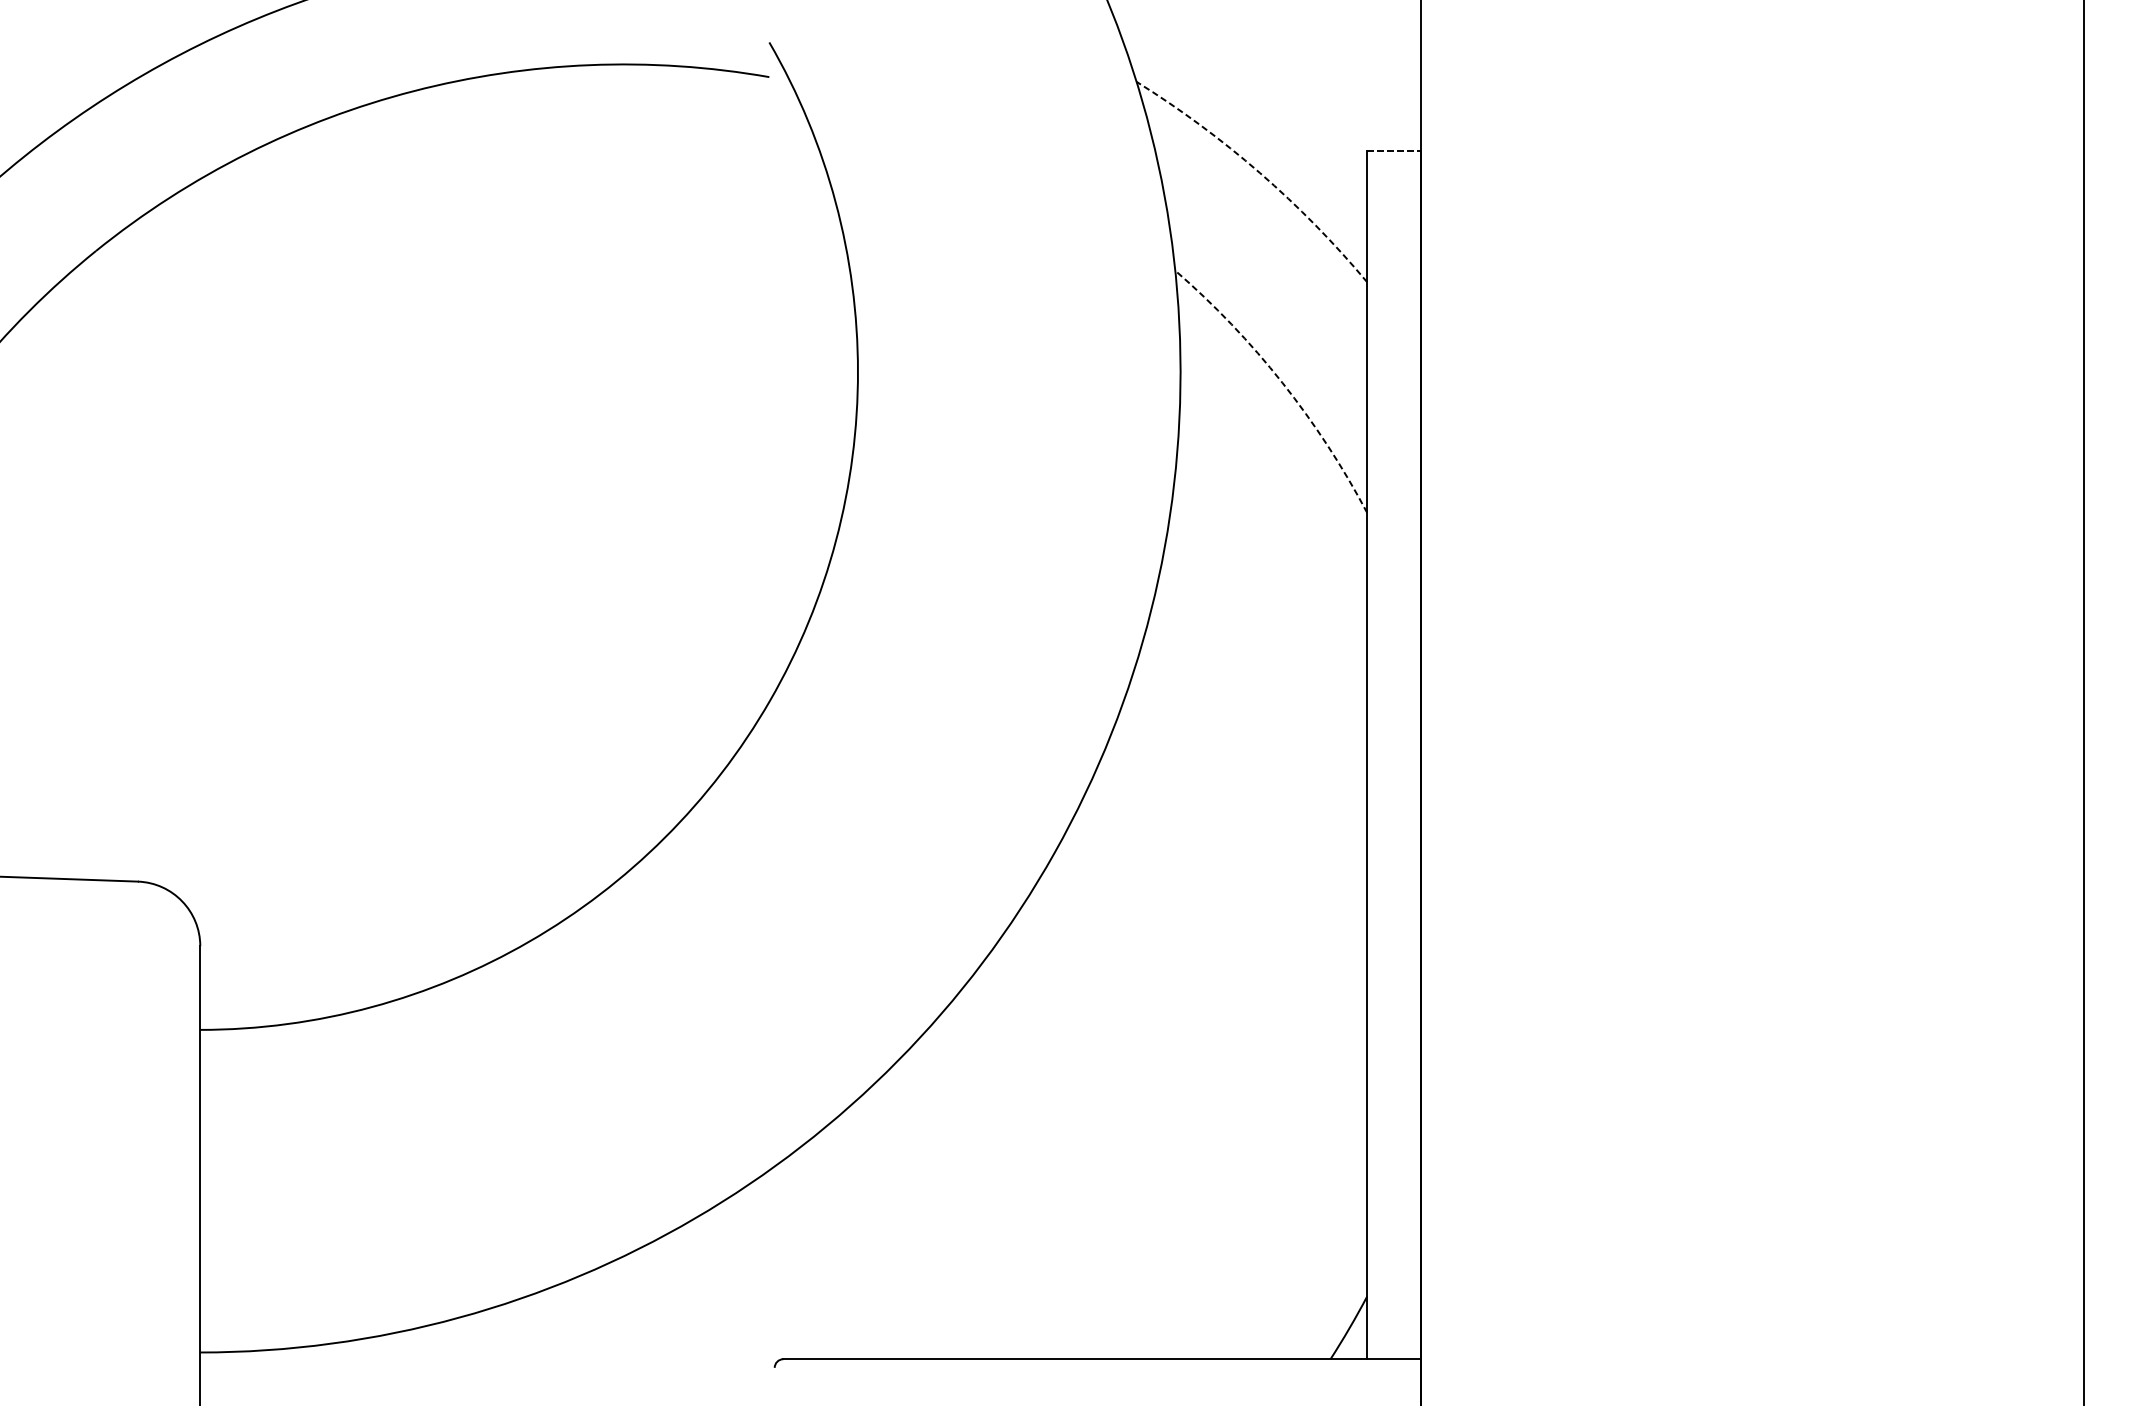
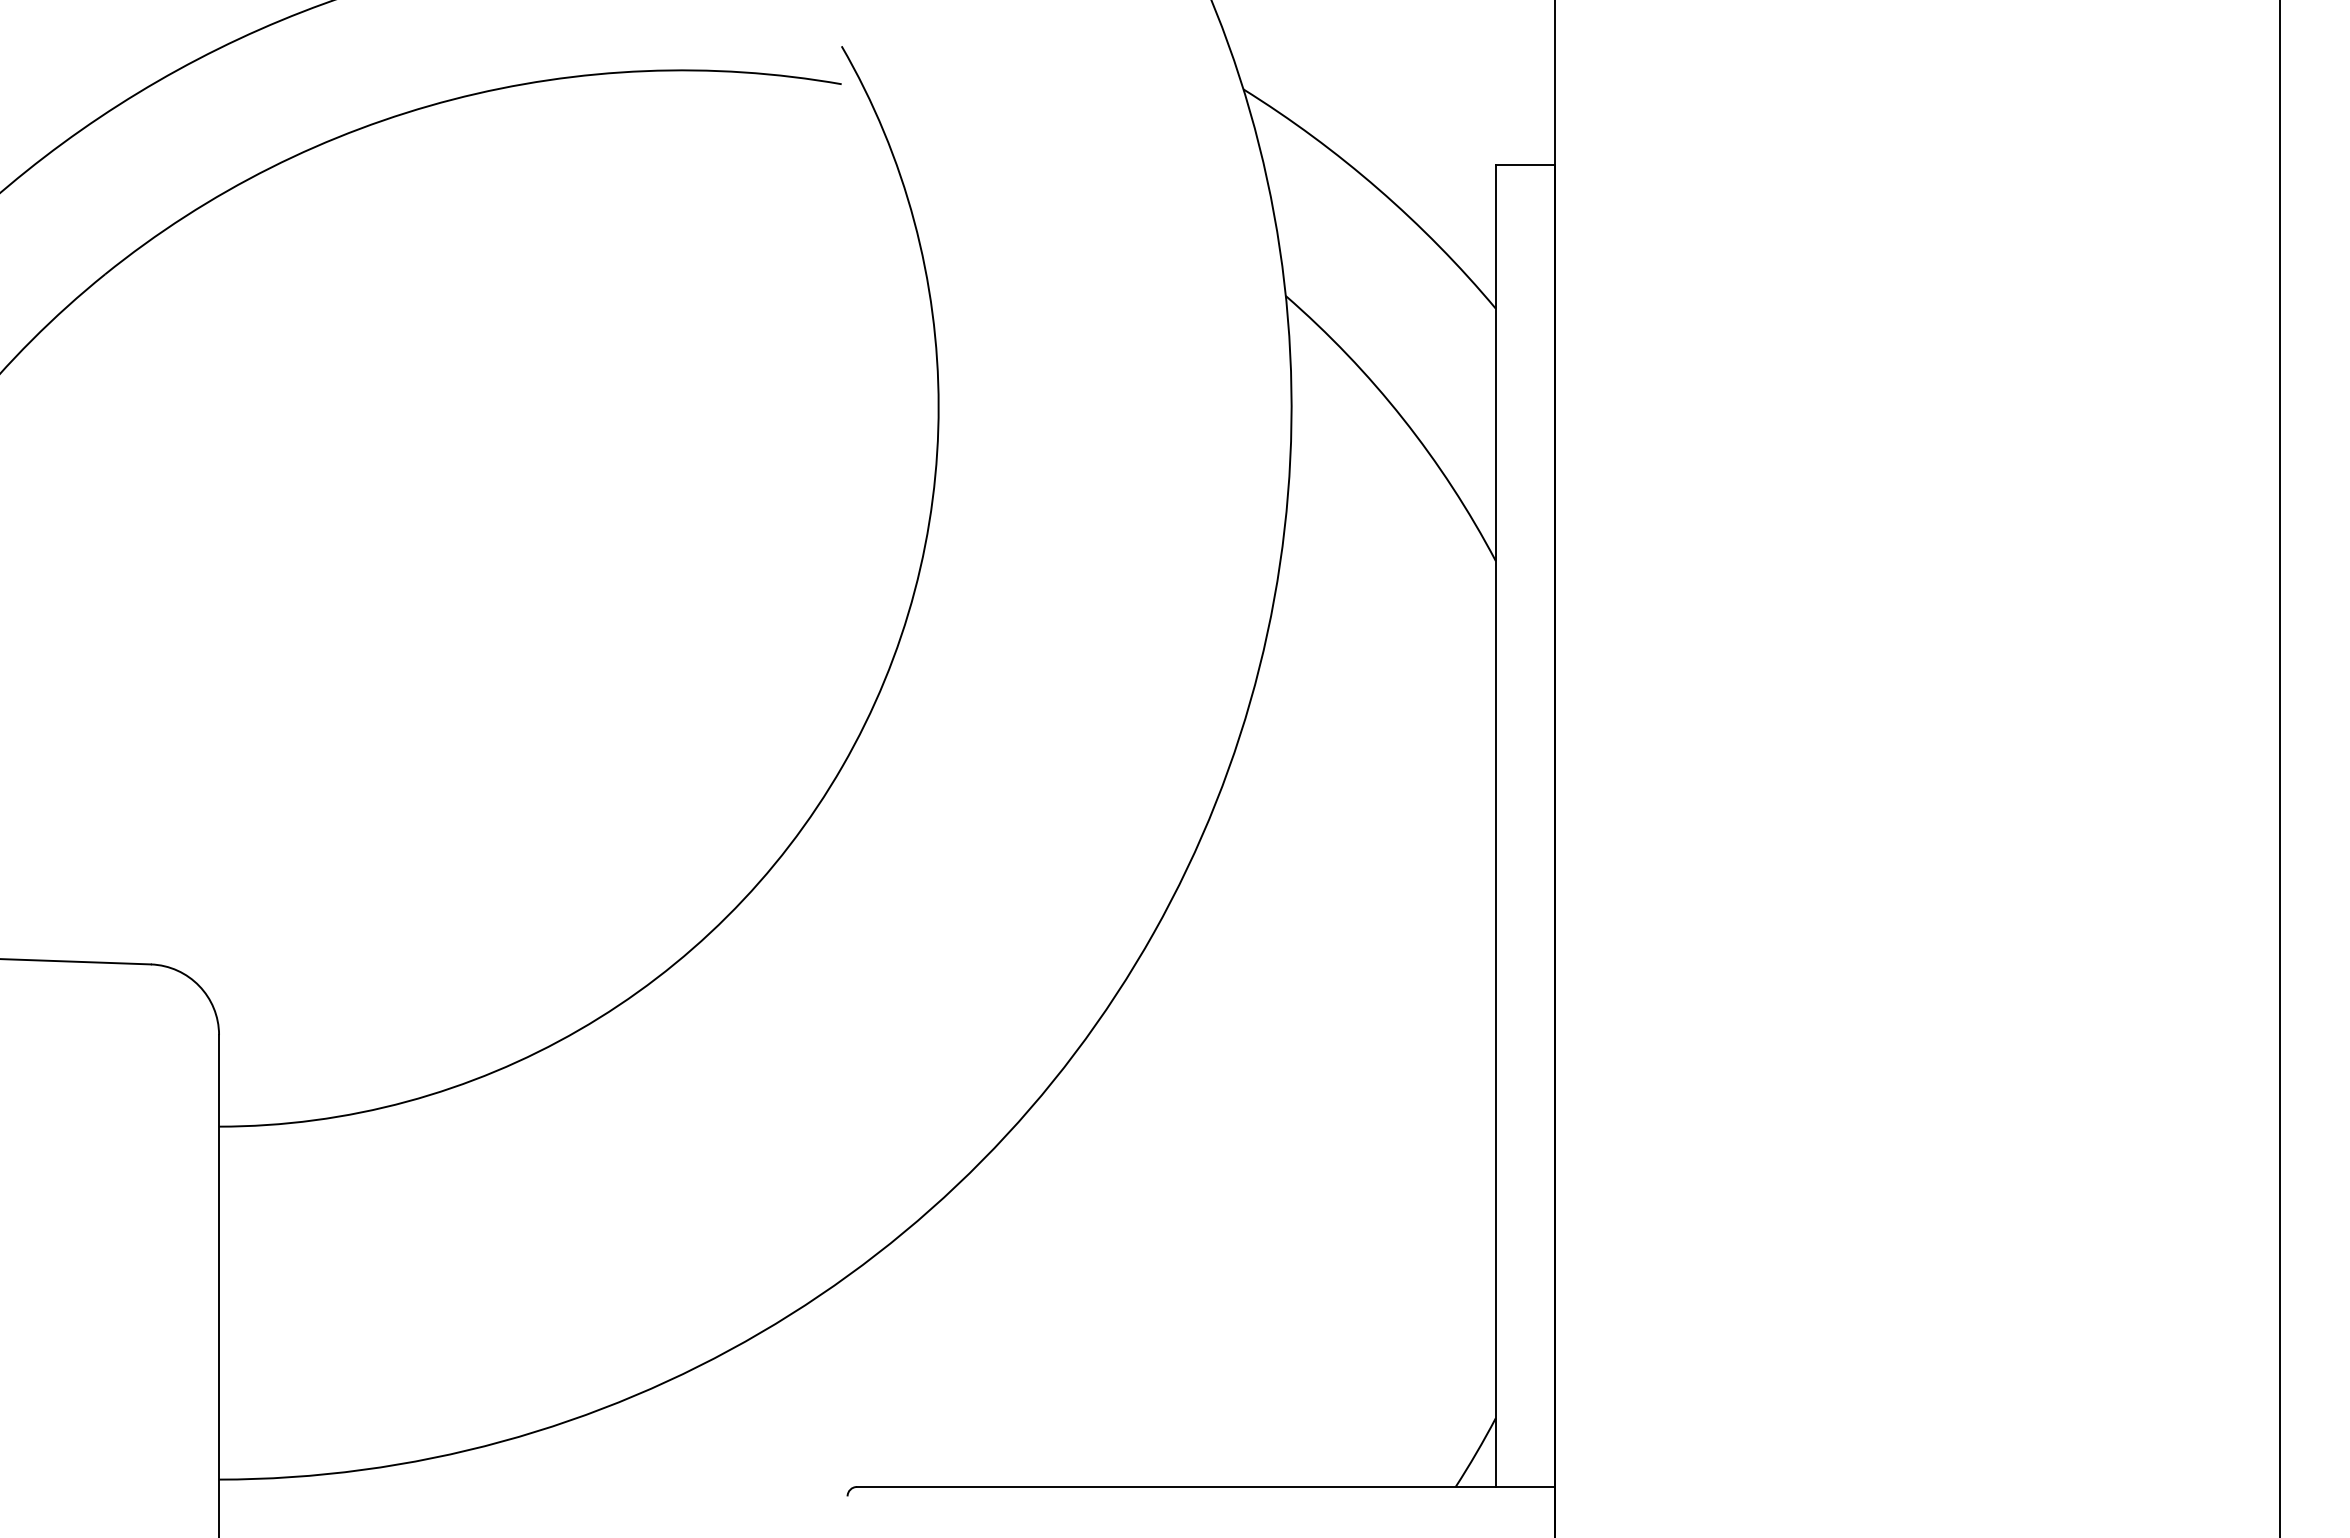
line: (1394, 150) -> (1525, 164), dashed -> solid
arc: (1259, 173) -> (1378, 189), dashed -> solid
arc: (1282, 382) -> (1403, 418), dashed -> solid

